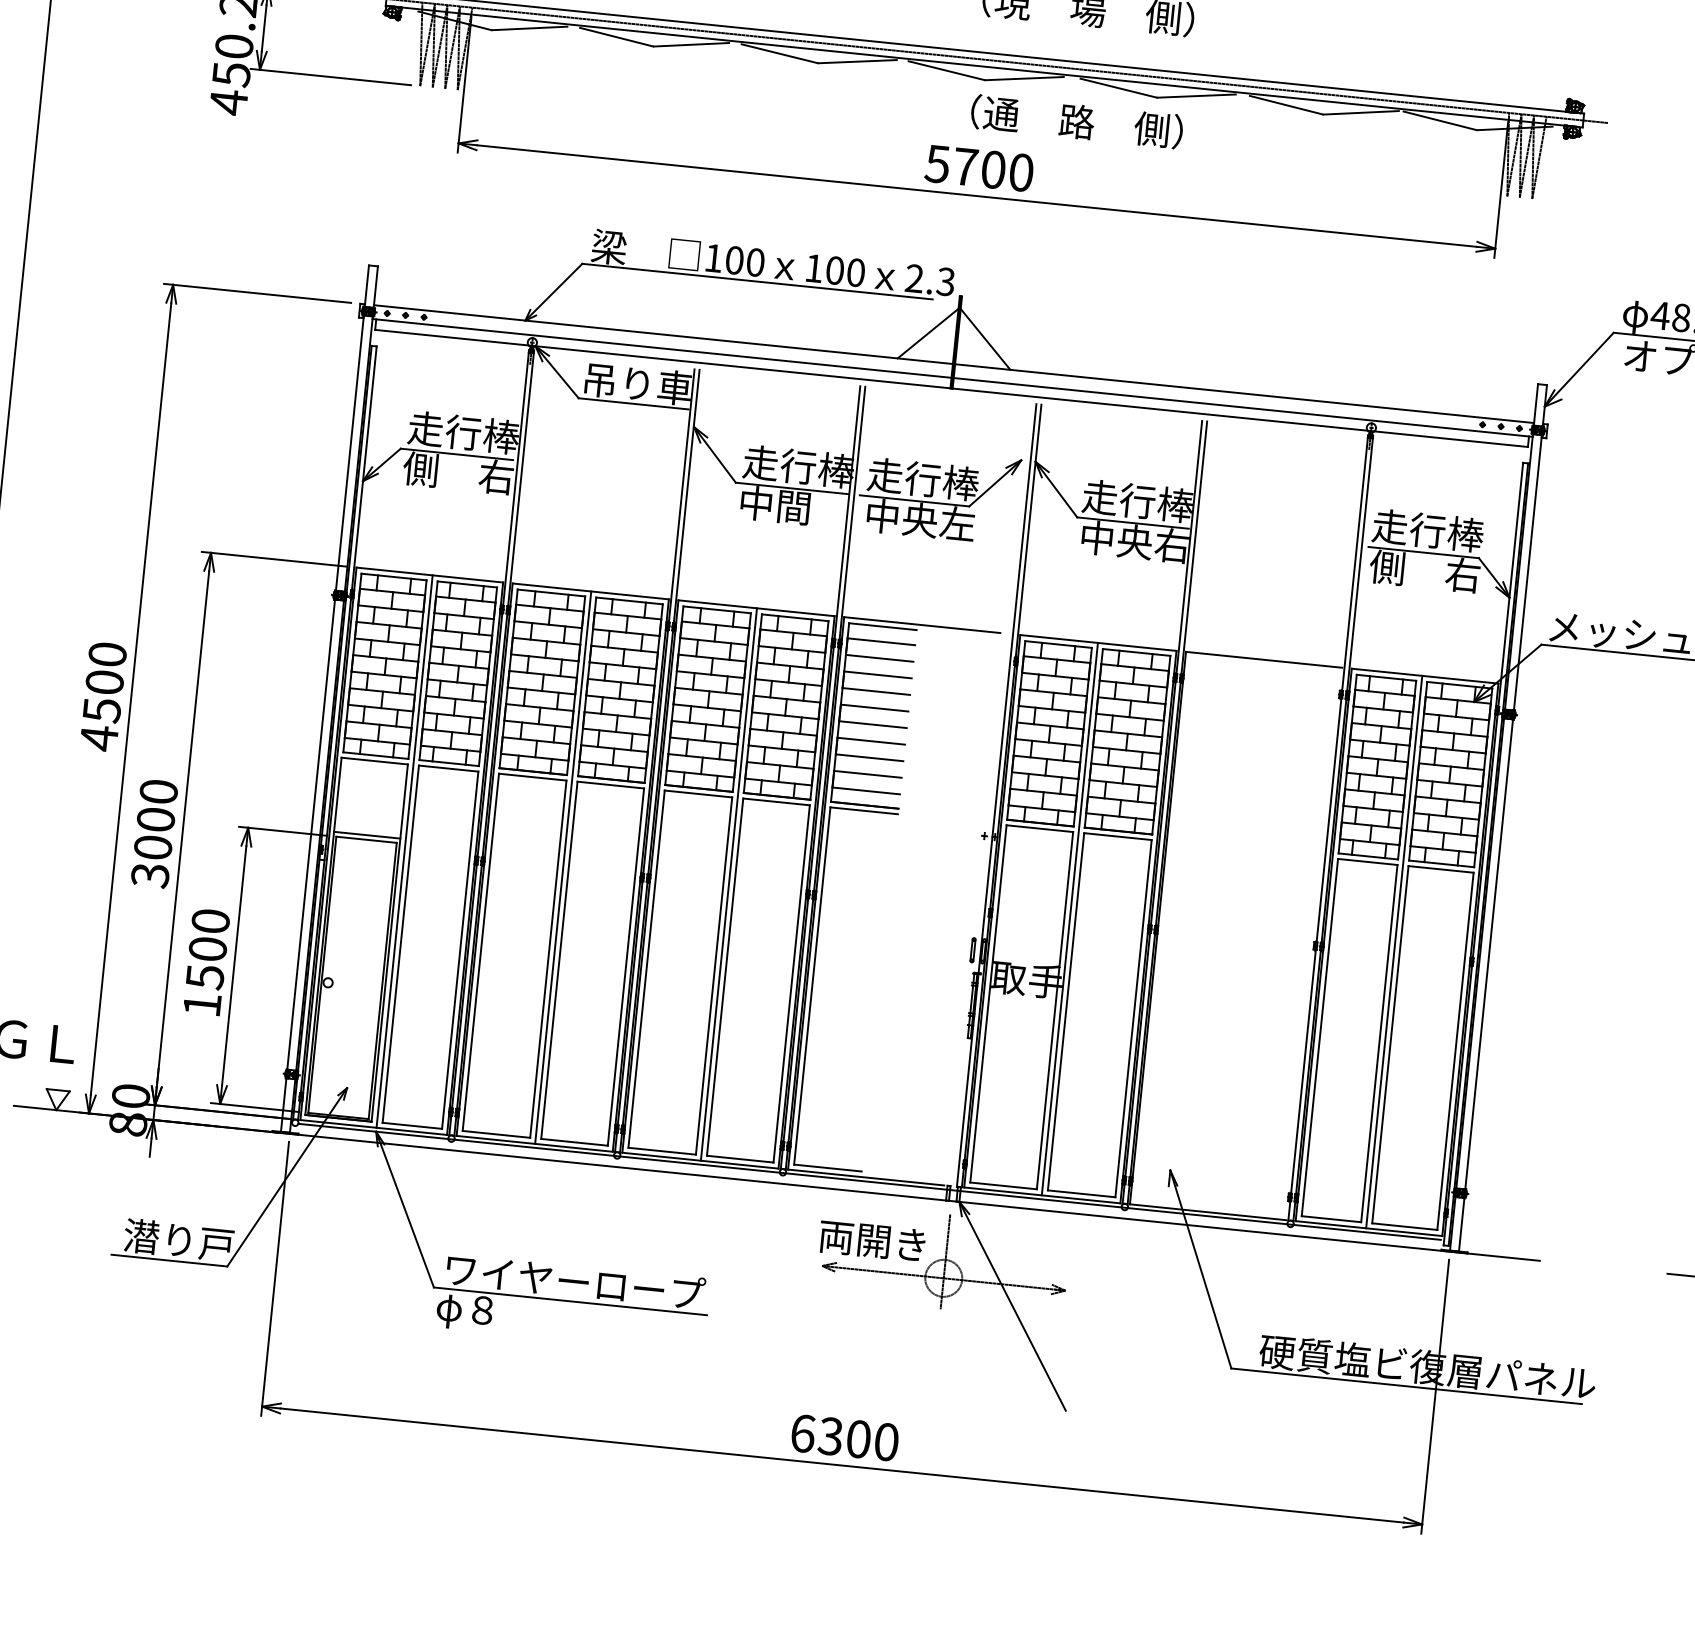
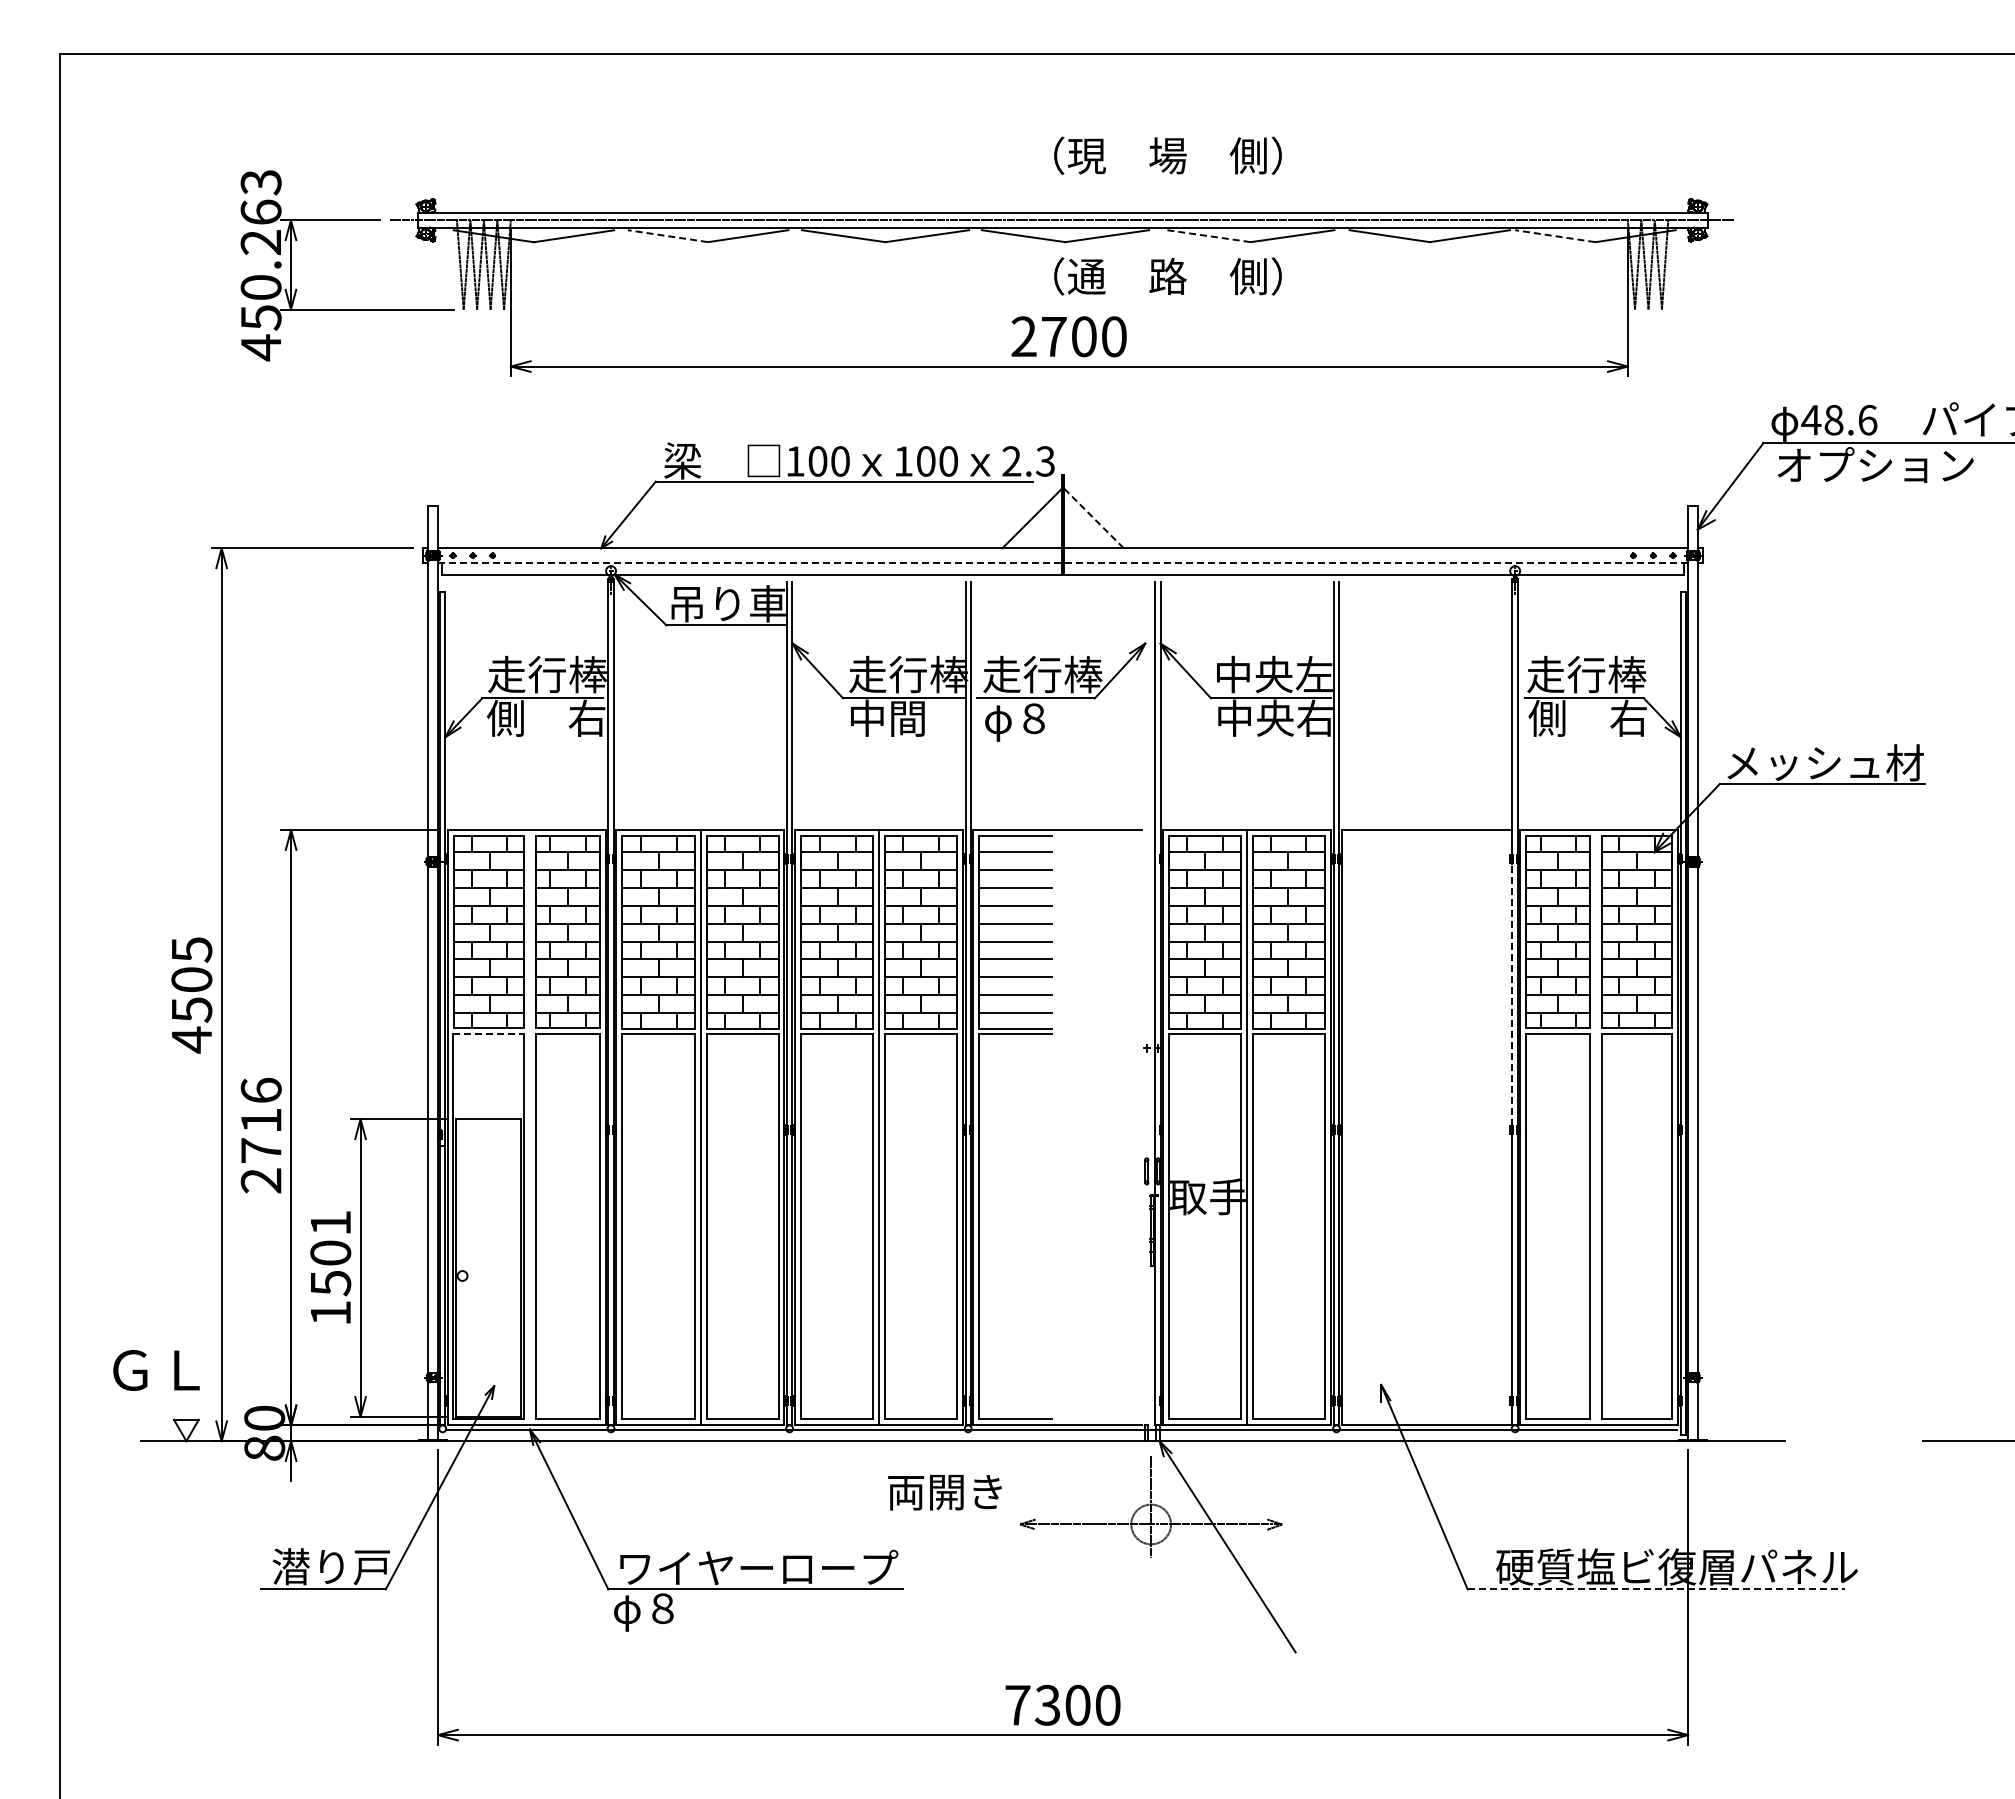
line: (616, 37) -> (667, 236), solid -> dashed
line: (1118, 88) -> (1208, 236), solid -> dashed
line: (1439, 121) -> (1554, 236), solid -> dashed
text: (937, 163) -> (1023, 336), 5700 -> 2700
line: (985, 339) -> (1094, 518), solid -> dashed
line: (952, 378) -> (1063, 563), solid -> dashed
text: (1137, 501) -> (1273, 674), 走行棒 -> 中央左
text: (919, 522) -> (1043, 720), 中央左 -> φ８
text: (107, 654) -> (191, 949), 4500 -> 4505
line: (374, 761) -> (488, 1034), solid -> dashed
line: (1329, 819) -> (1512, 993), solid -> dashed
text: (153, 833) -> (260, 1135), 3000 -> 2716
line: (366, 835) -> (487, 1114), removed
line: (404, 851) -> (529, 1127), removed
text: (210, 920) -> (330, 1222), 1500 -> 1501
line: (1394, 951) -> (1596, 1127), removed
text: (871, 1241) -> (944, 1492), moved
line: (1406, 1386) -> (1656, 1589), solid -> dashed
text: (802, 1432) -> (1017, 1704), 6300 -> 7300

